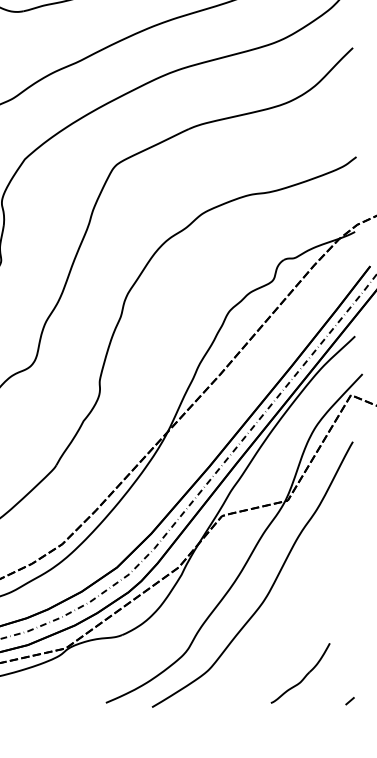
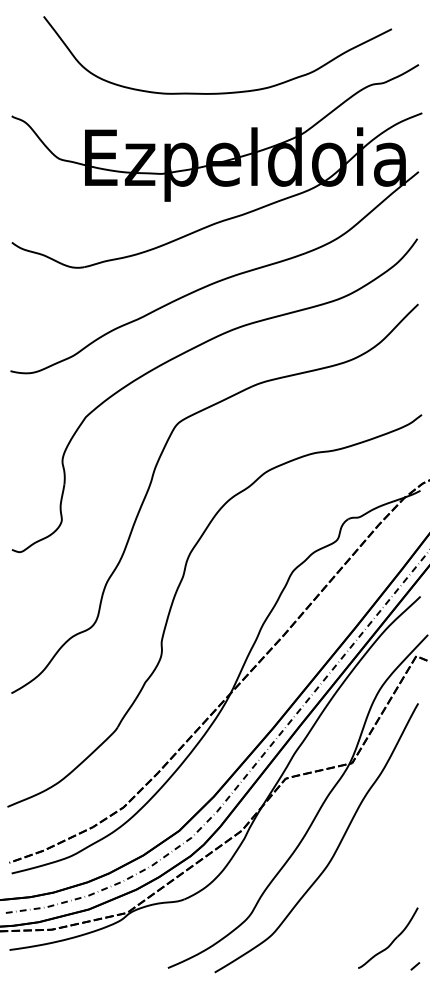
part: (300, 672) -> (388, 937), moved

